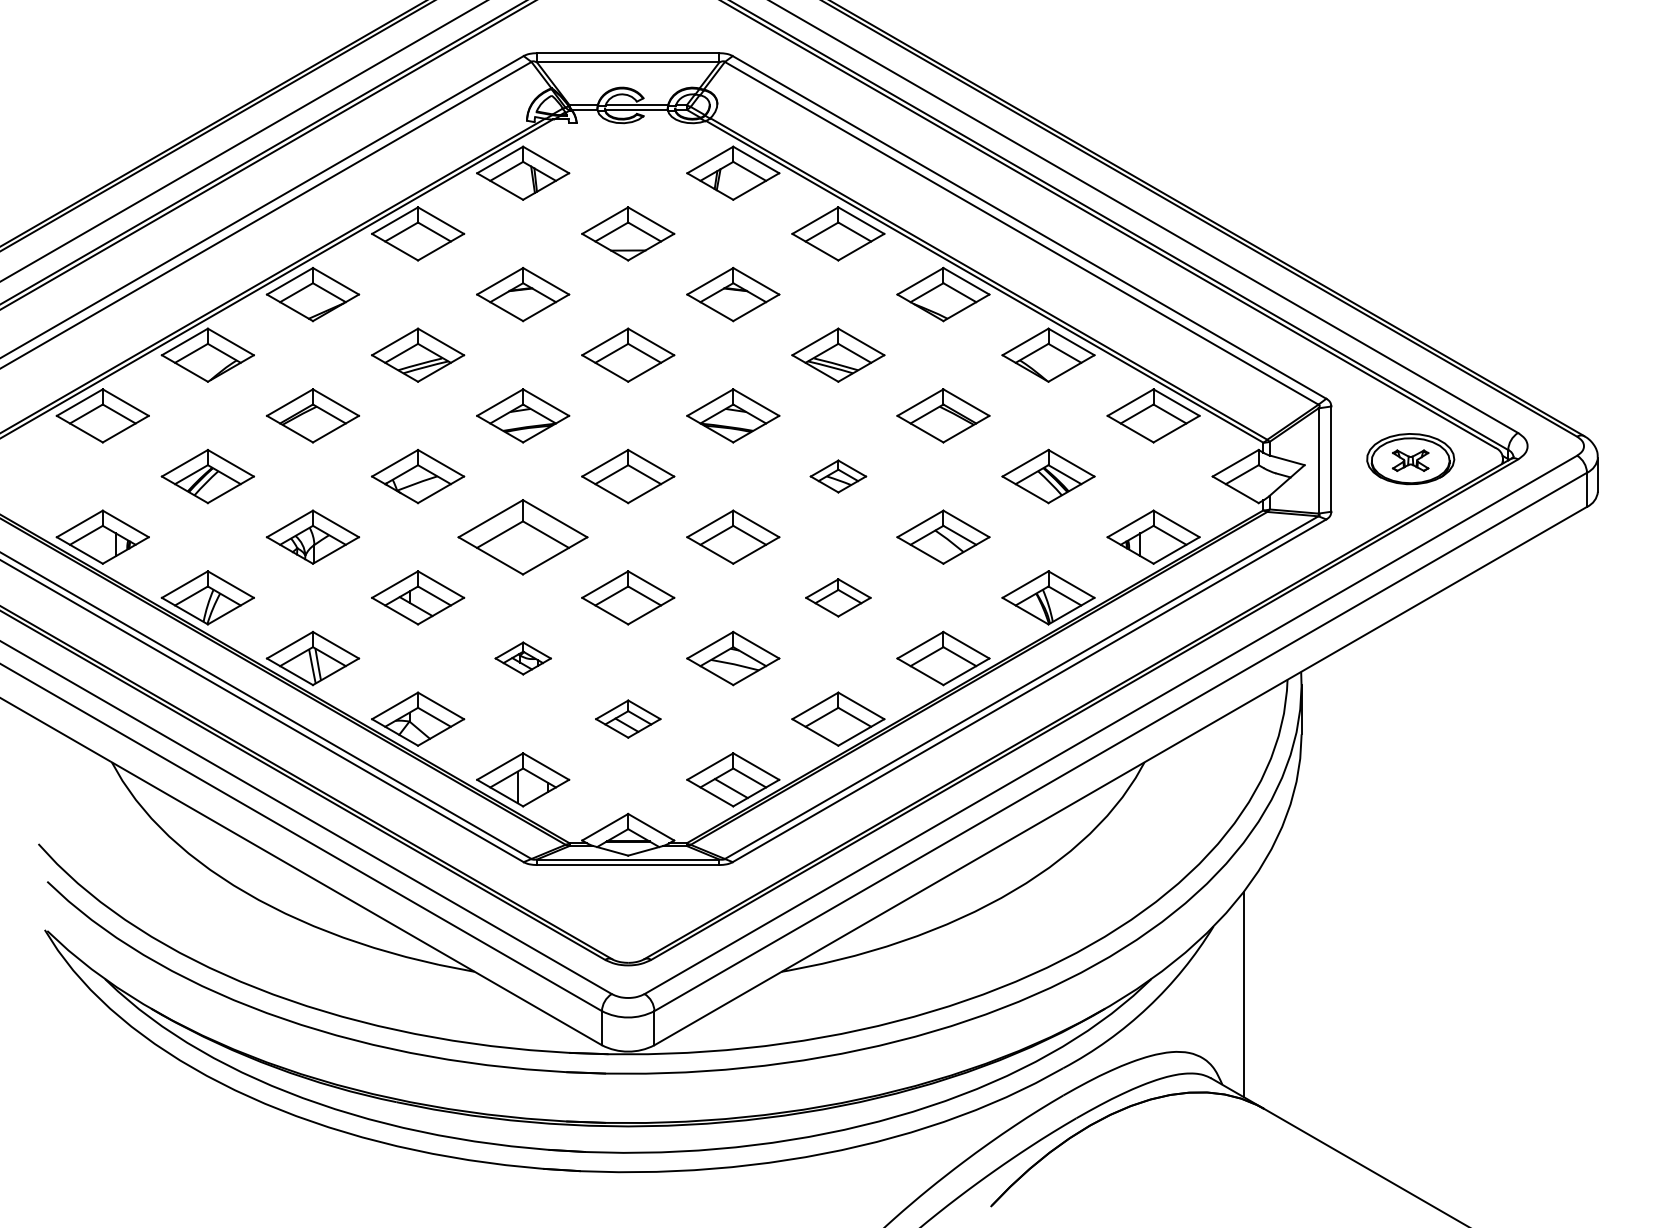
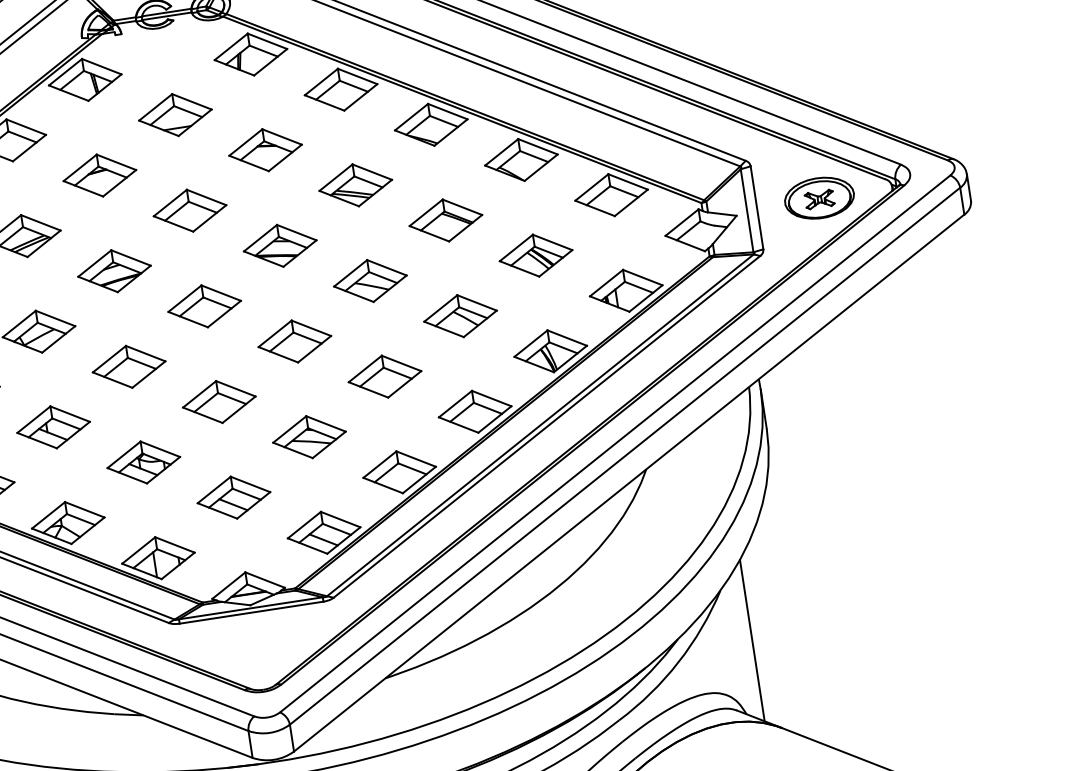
part: (838, 476) -> (370, 280), size x1.67
part: (523, 536) -> (129, 366), size x0.71
part: (838, 597) -> (385, 376), size x1.43
part: (523, 658) -> (144, 462), size x1.67
part: (628, 718) -> (234, 497), size x1.43

